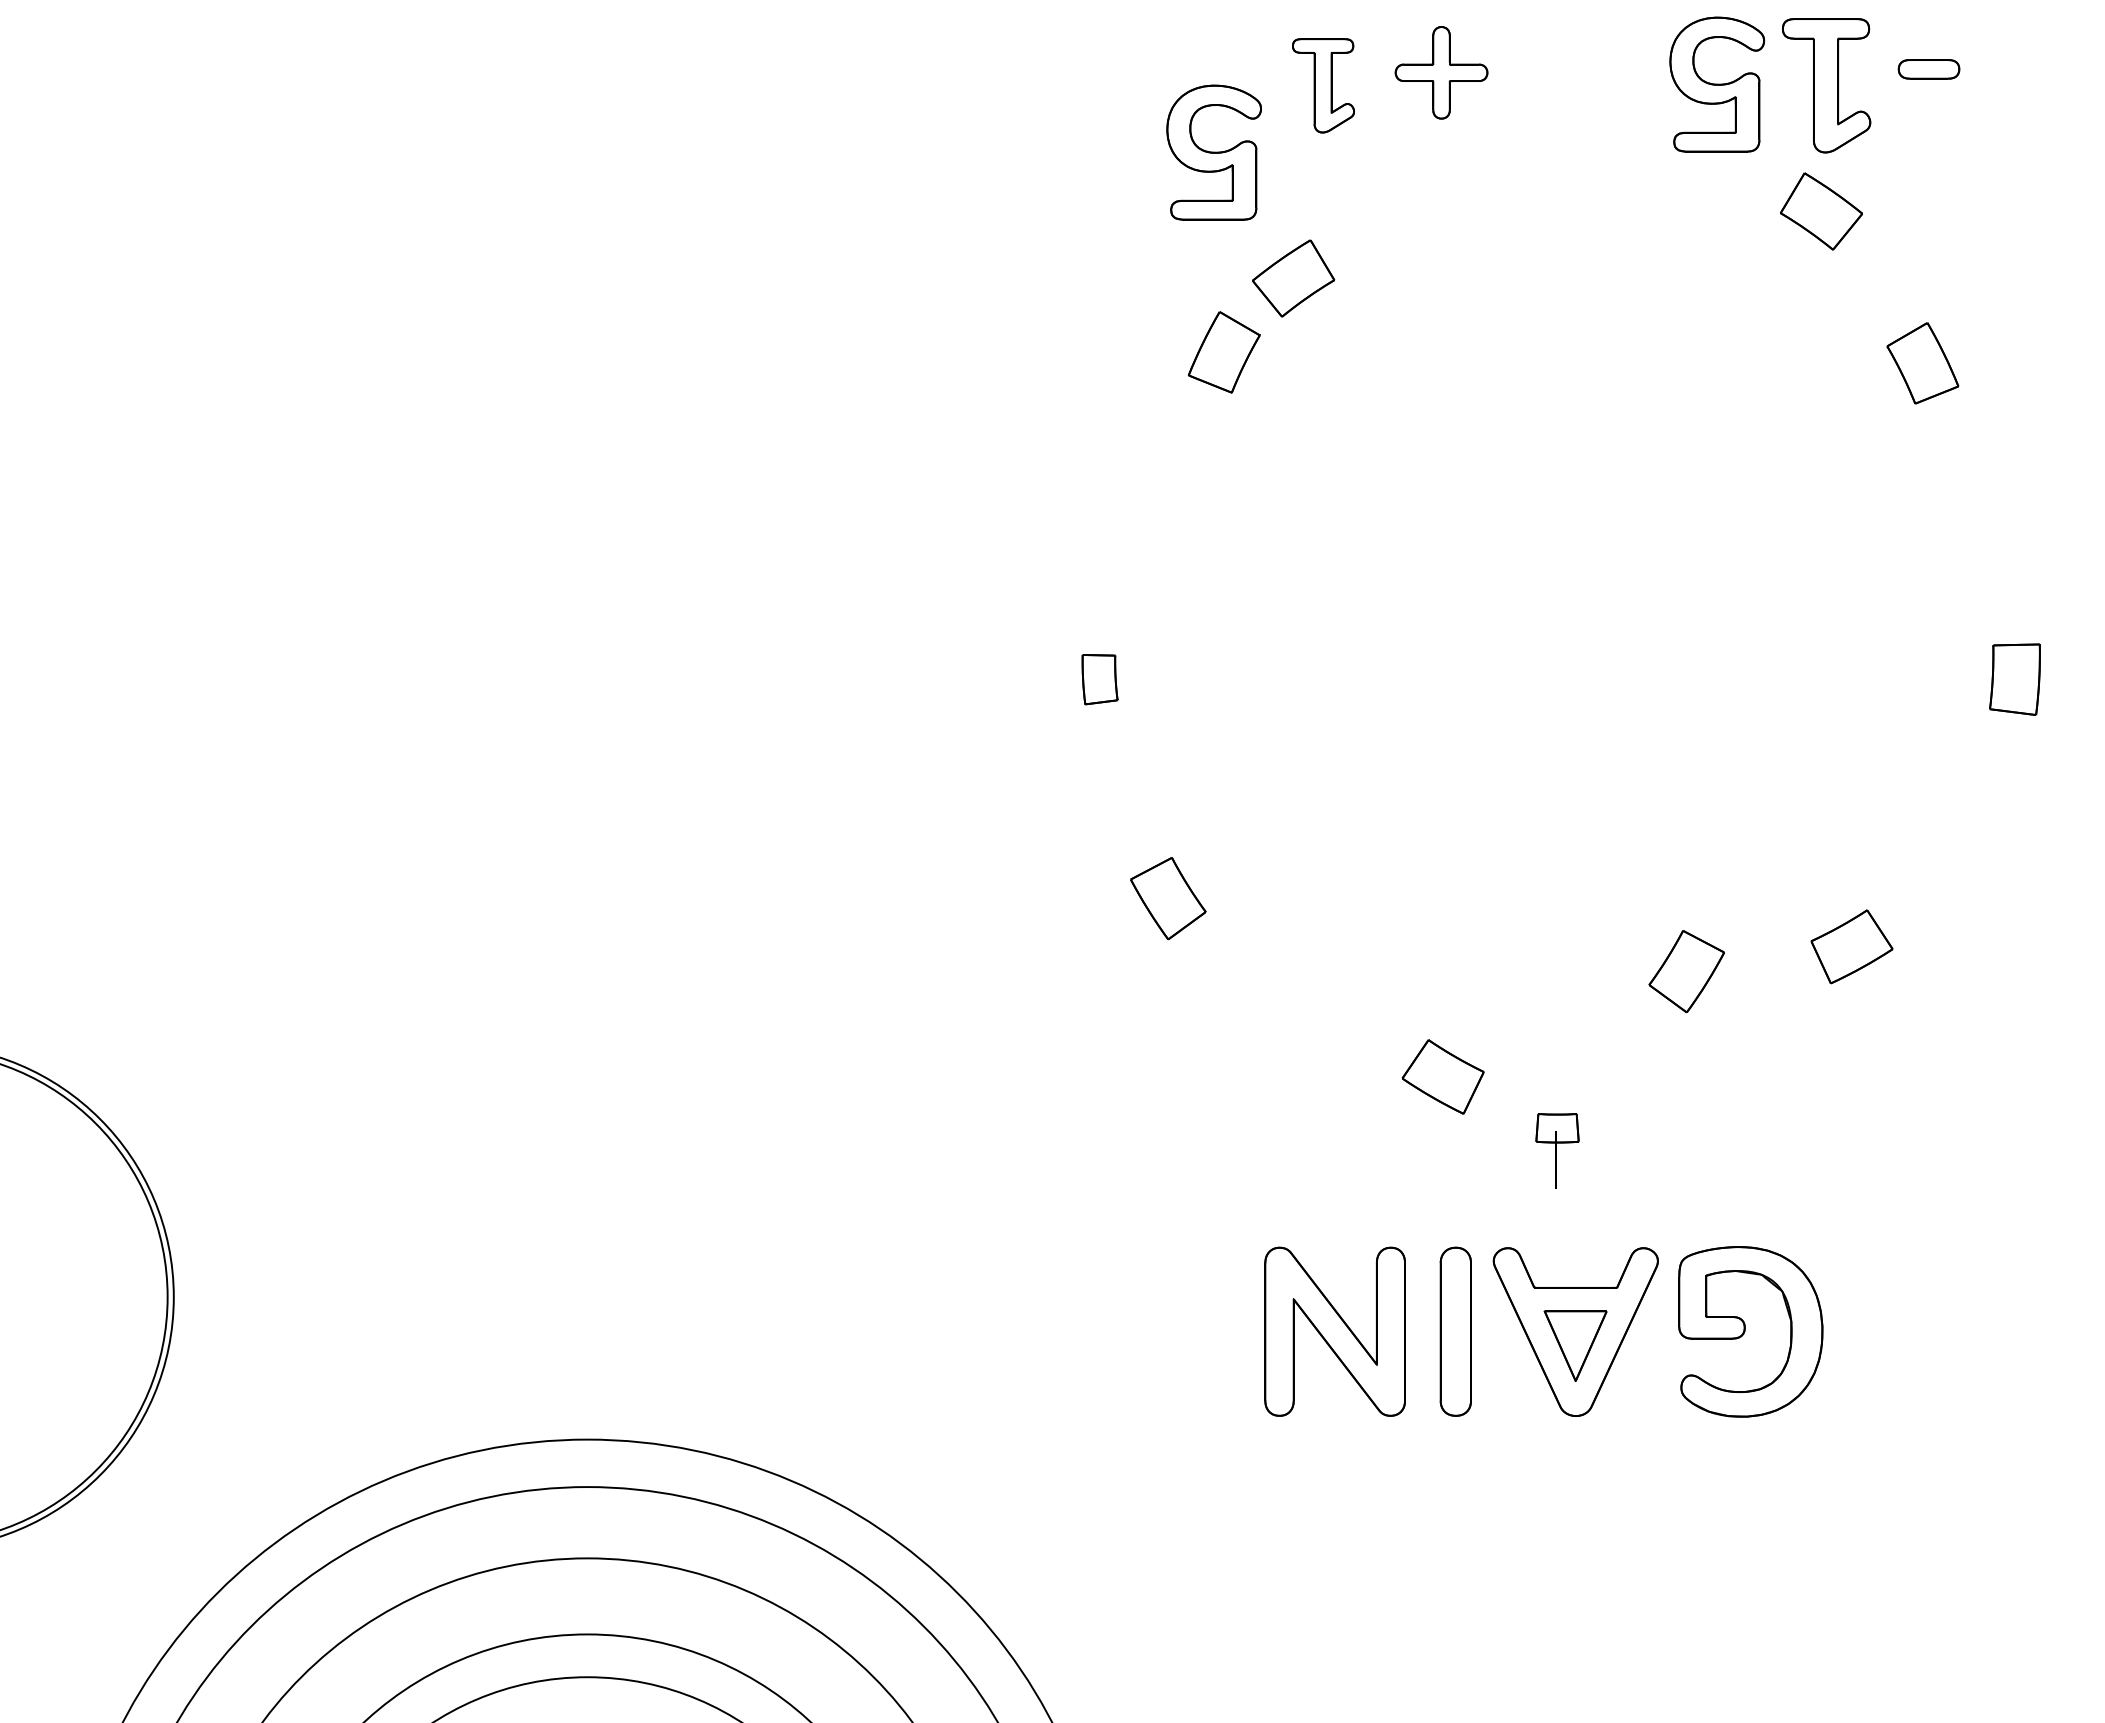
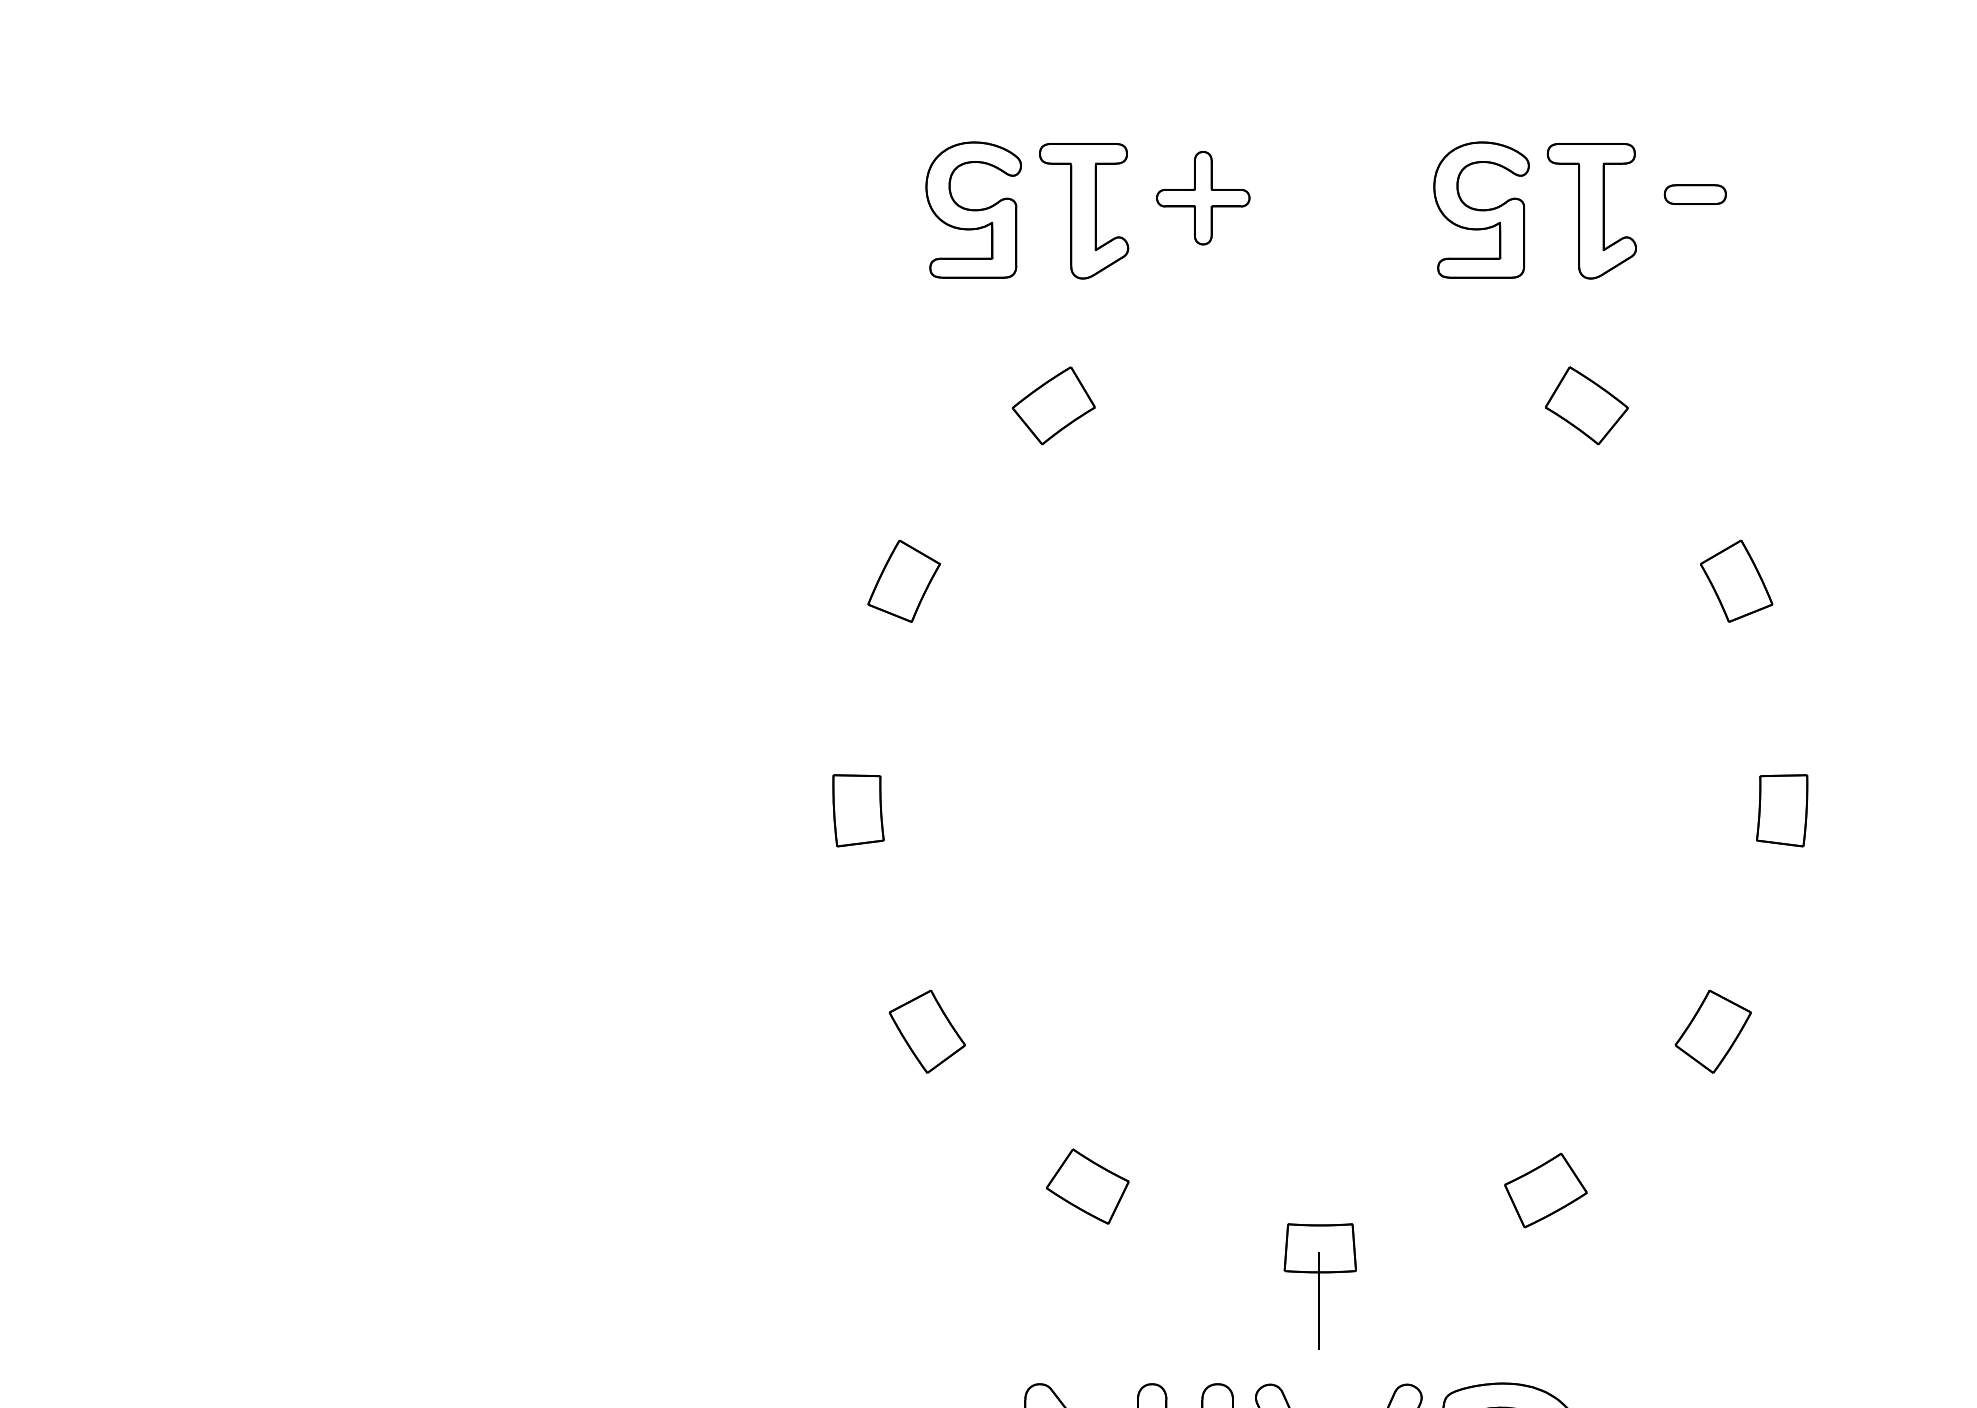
part: (1323, 85) -> (1084, 210), size x1.43
part: (1213, 152) -> (973, 209), moved
part: (1821, 211) -> (1586, 405), moved
part: (1223, 352) -> (903, 581), moved
part: (1922, 363) -> (1736, 581), moved
part: (1099, 679) -> (857, 810), size x1.43
part: (1851, 946) -> (1545, 1190), moved
part: (1686, 971) -> (1712, 1031), moved
part: (1442, 1076) -> (1087, 1186), moved
part: (1557, 1150) -> (1320, 1286), size x1.67

